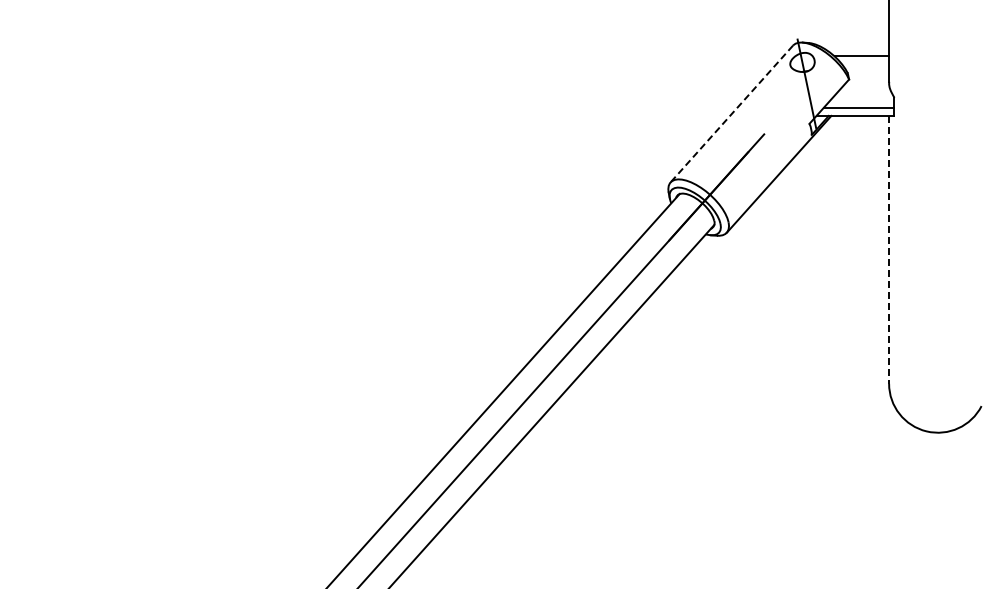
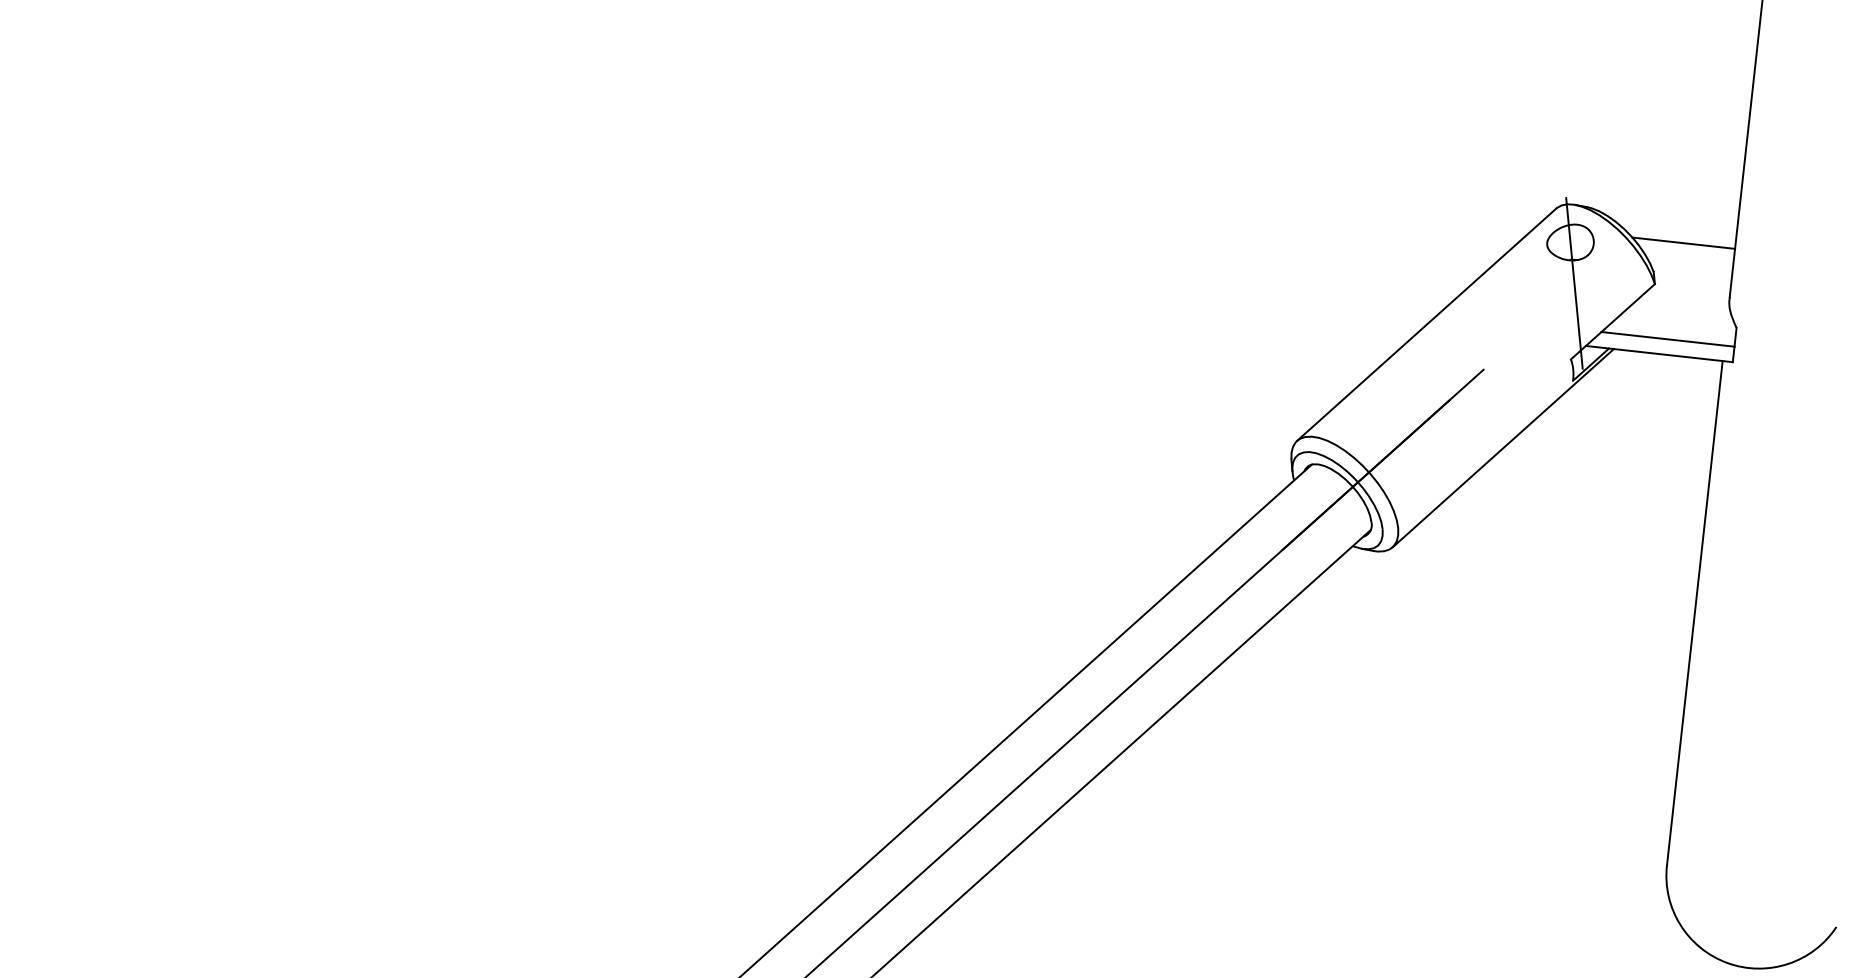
line: (731, 114) -> (1426, 325), dashed -> solid
line: (889, 249) -> (1695, 612), dashed -> solid

